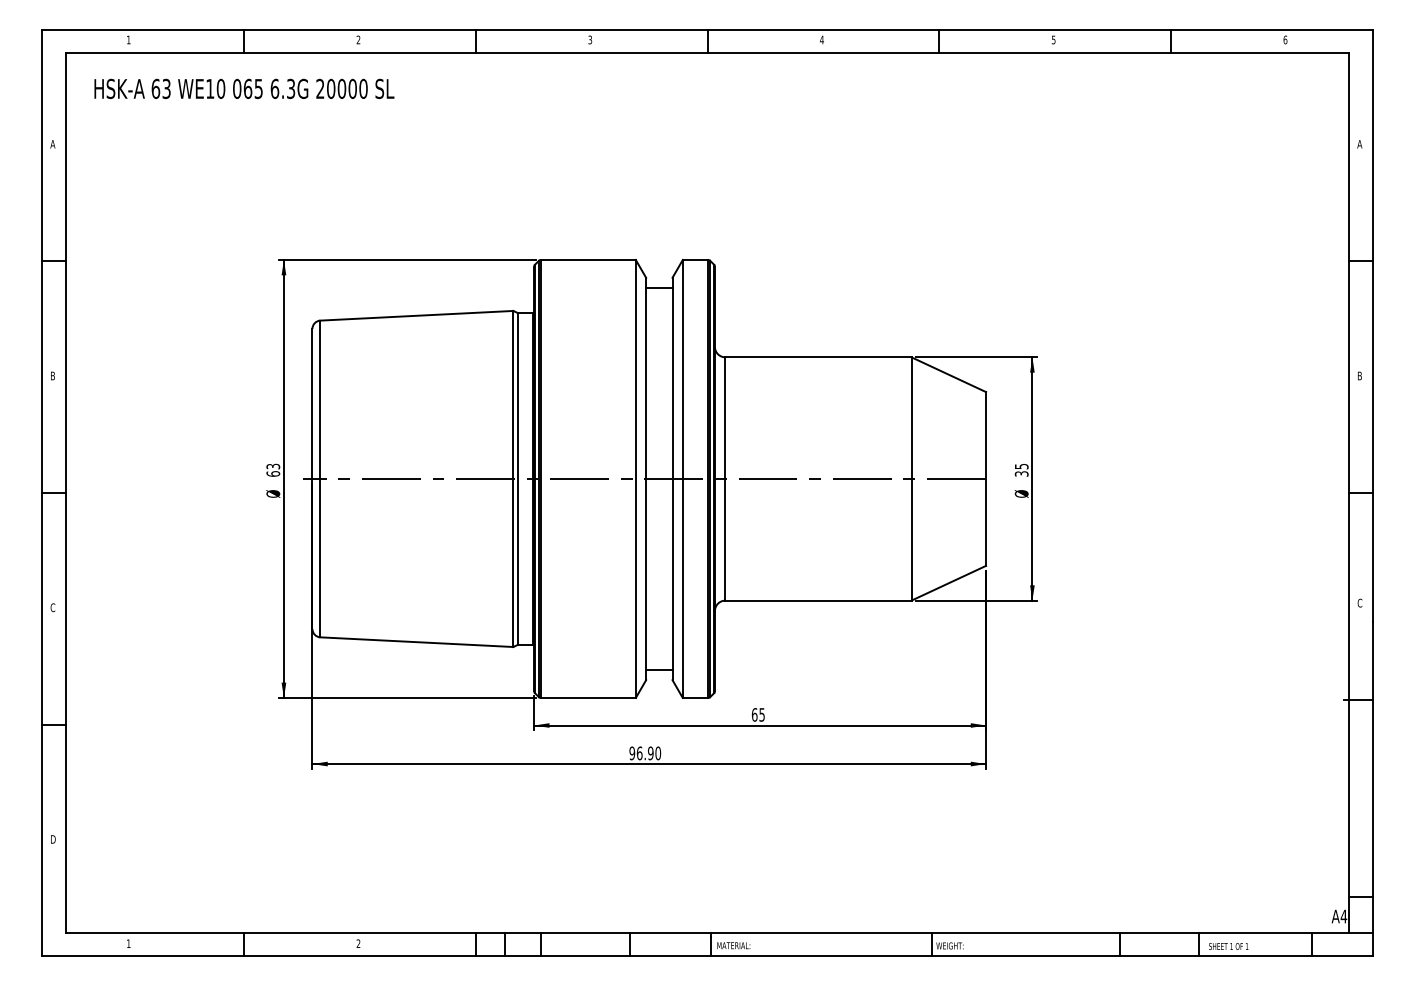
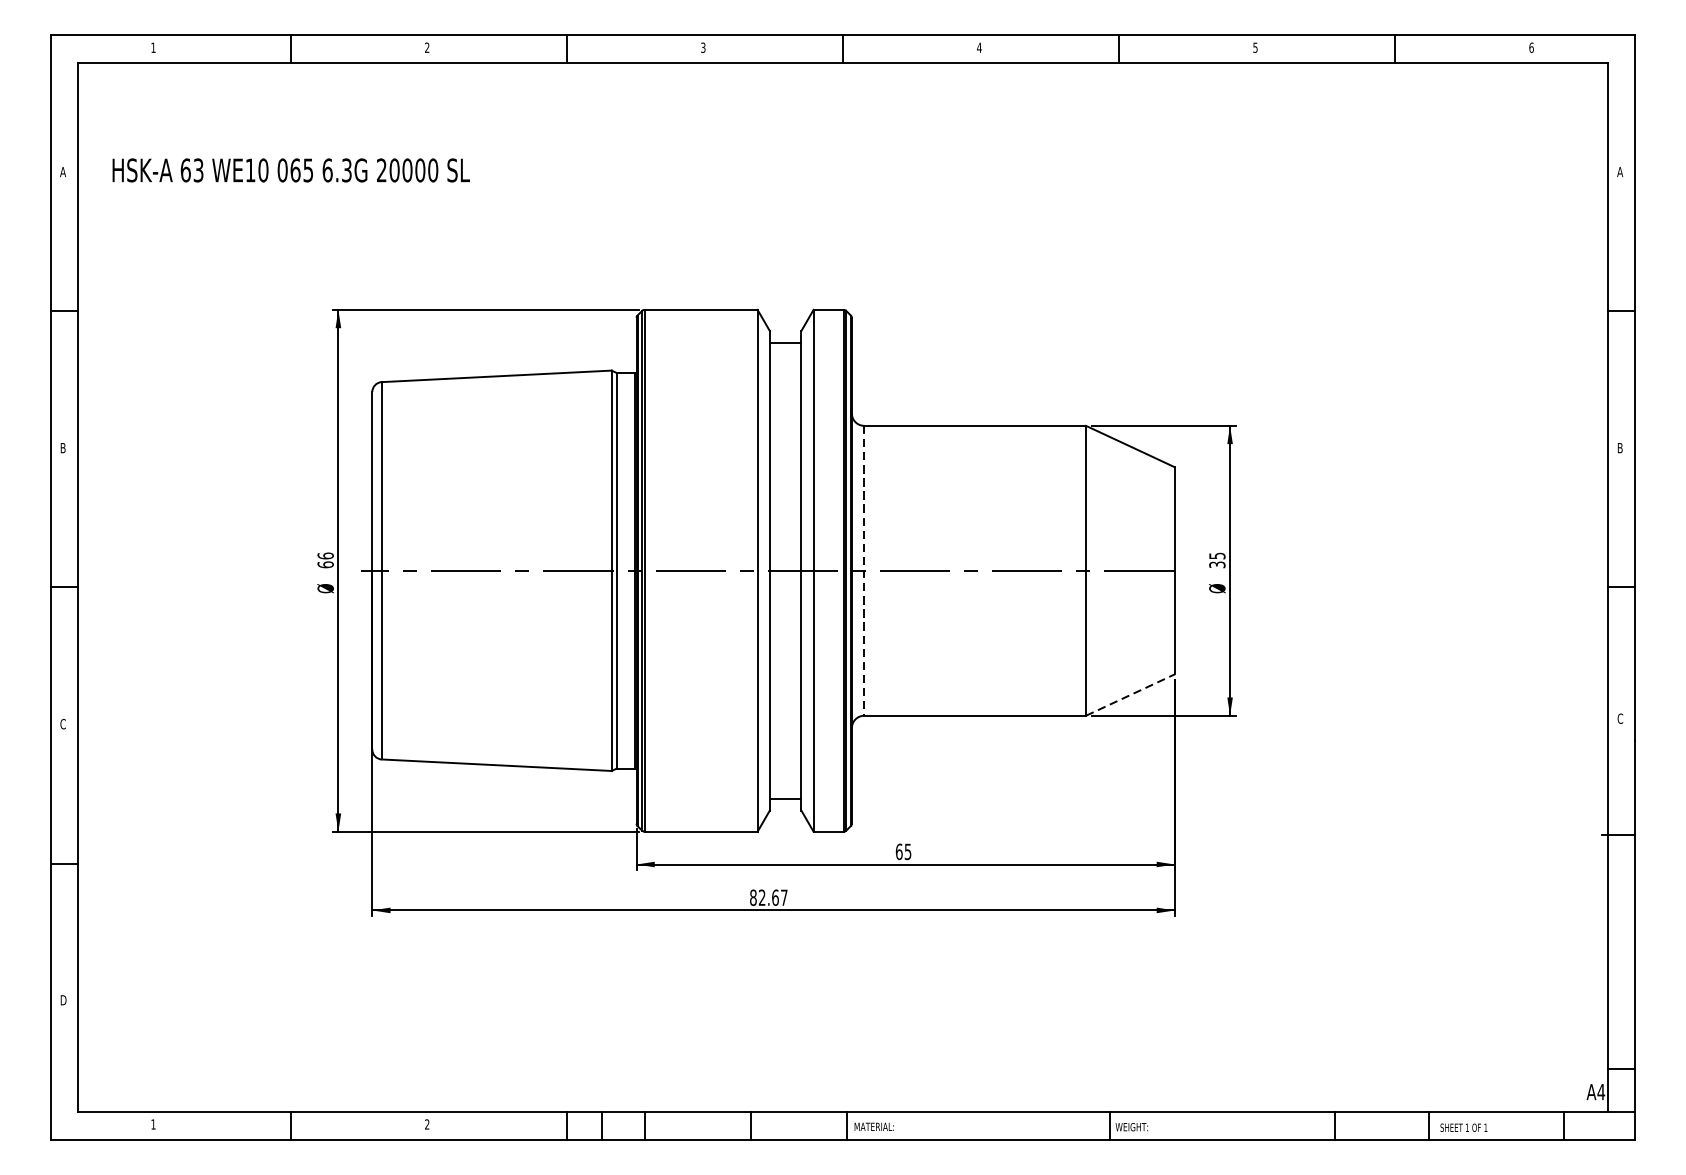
text: (244, 88) -> (291, 169), moved
text: (273, 466) -> (325, 555), 63 -> 66
line: (725, 478) -> (864, 570), solid -> dashed
line: (949, 583) -> (1131, 695), solid -> dashed
text: (645, 753) -> (769, 897), 96.90 -> 82.67

